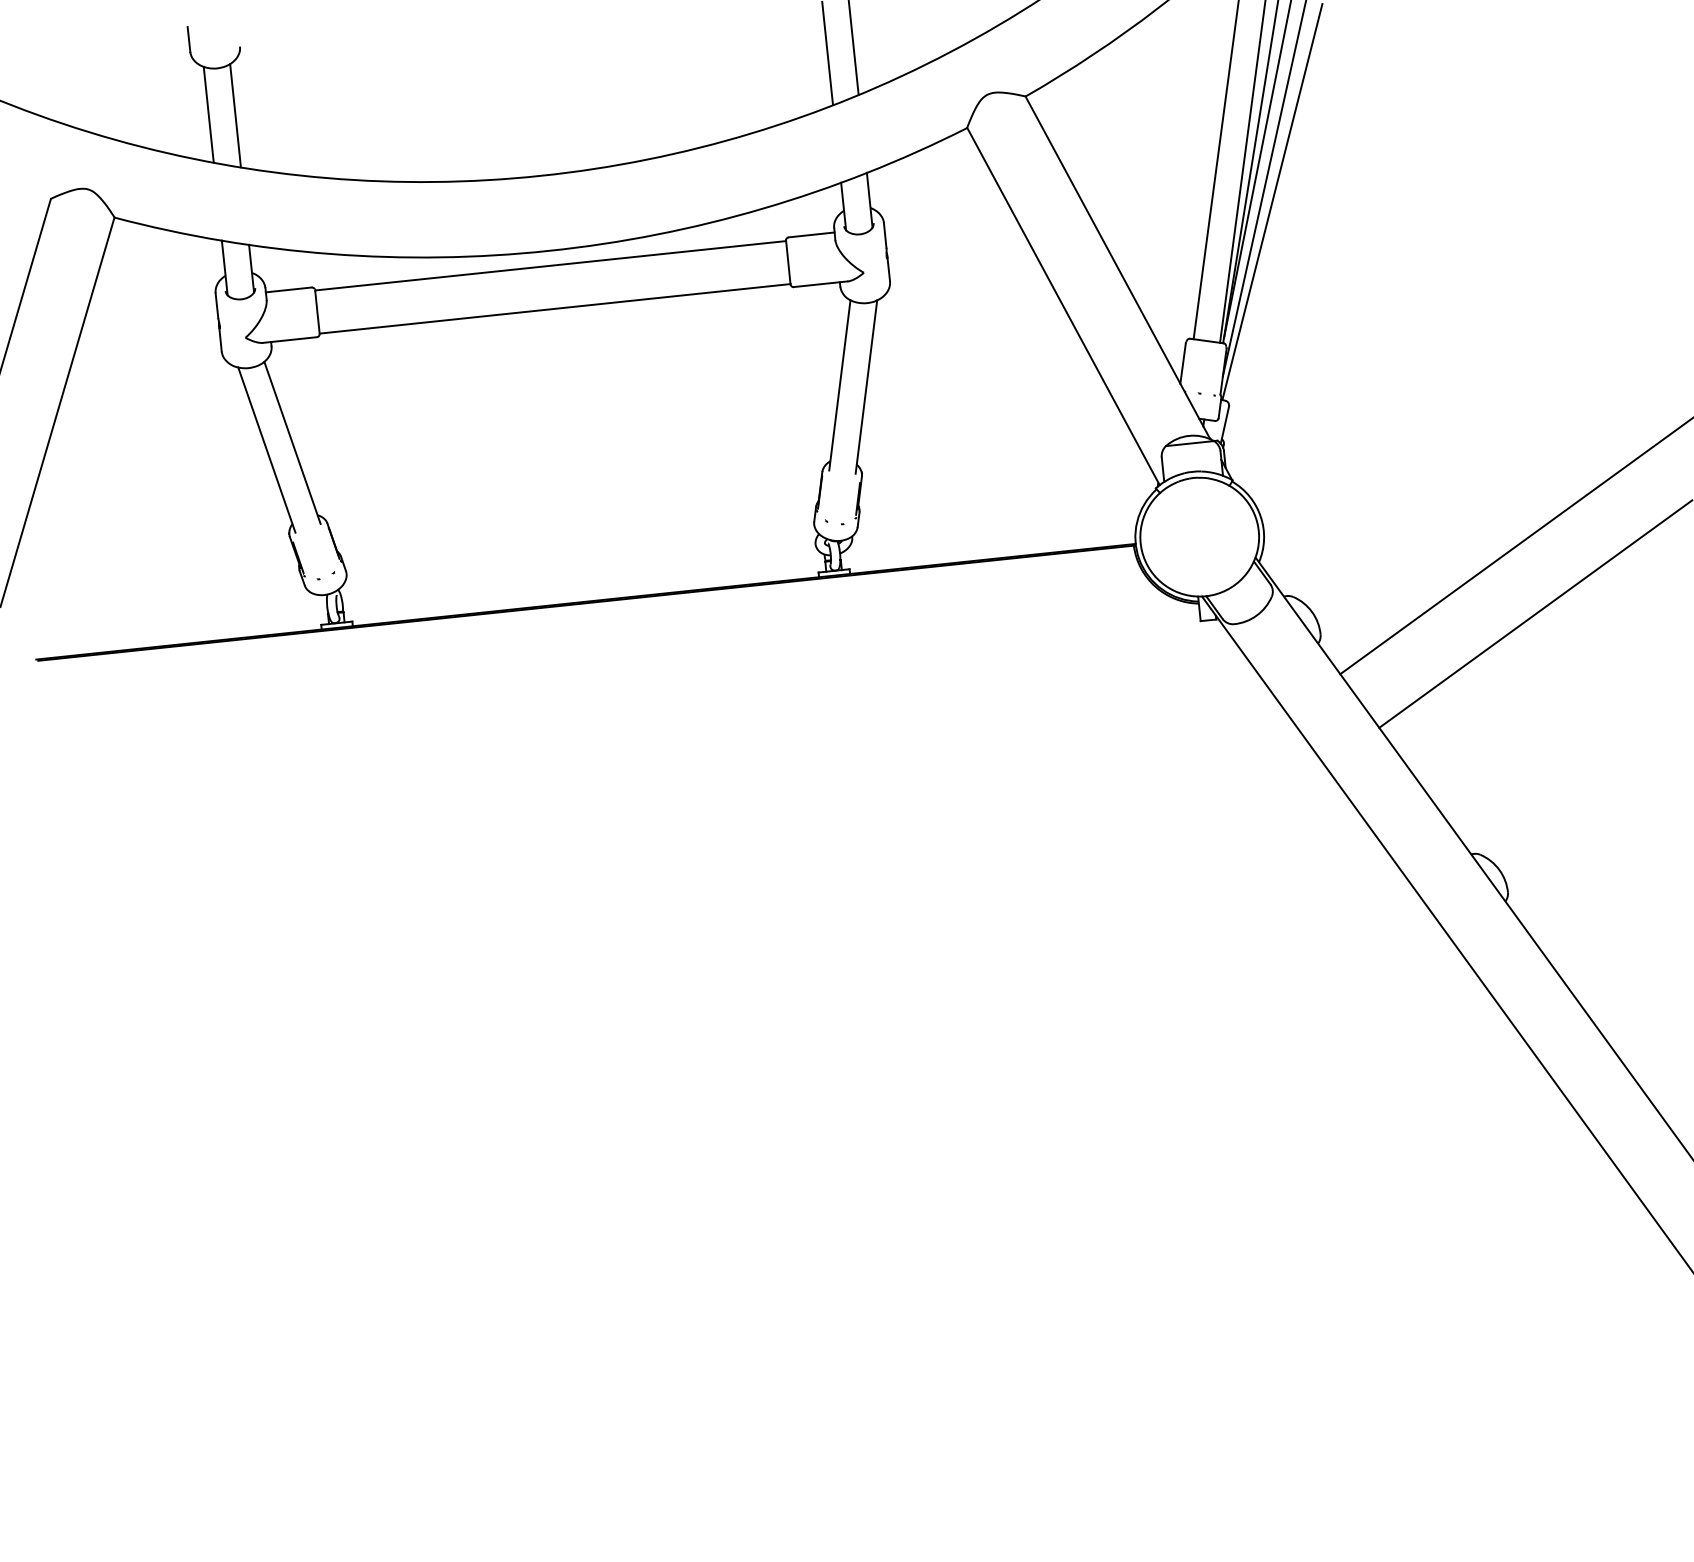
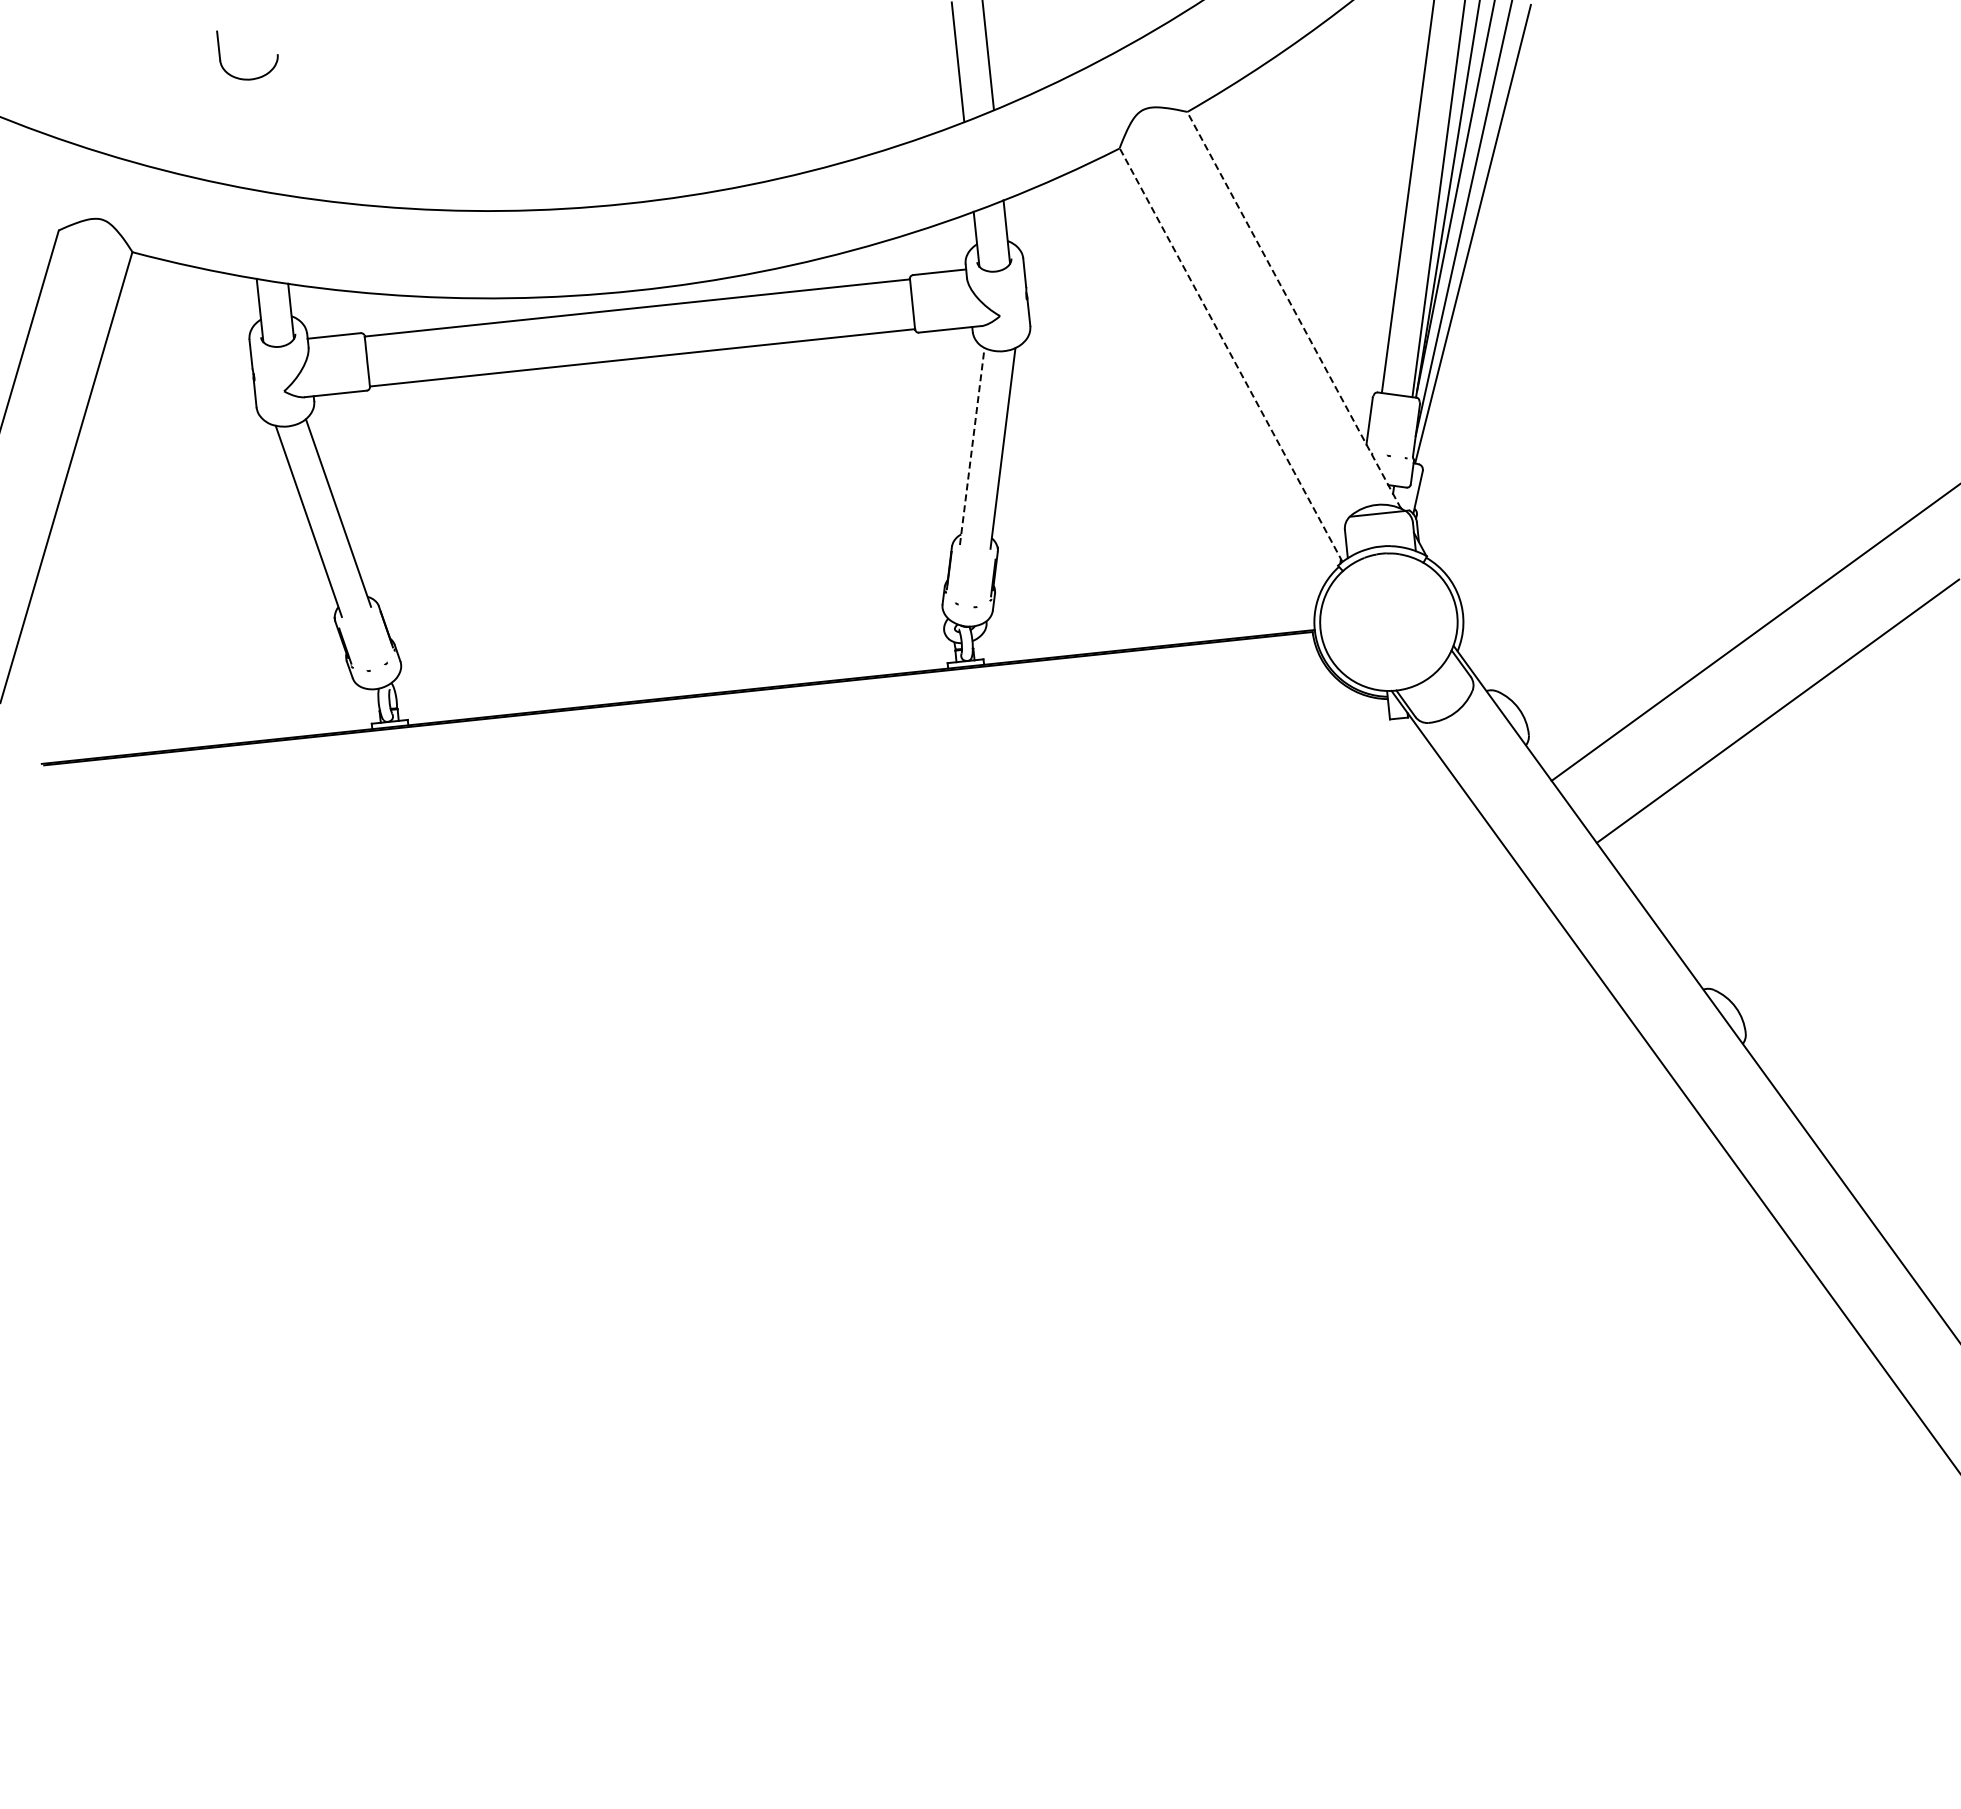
line: (208, 114) -> (241, 132), removed
line: (235, 115) -> (272, 134), removed
line: (1117, 267) -> (1293, 309), solid -> dashed
line: (1063, 306) -> (1231, 355), solid -> dashed
line: (840, 385) -> (972, 446), solid -> dashed

